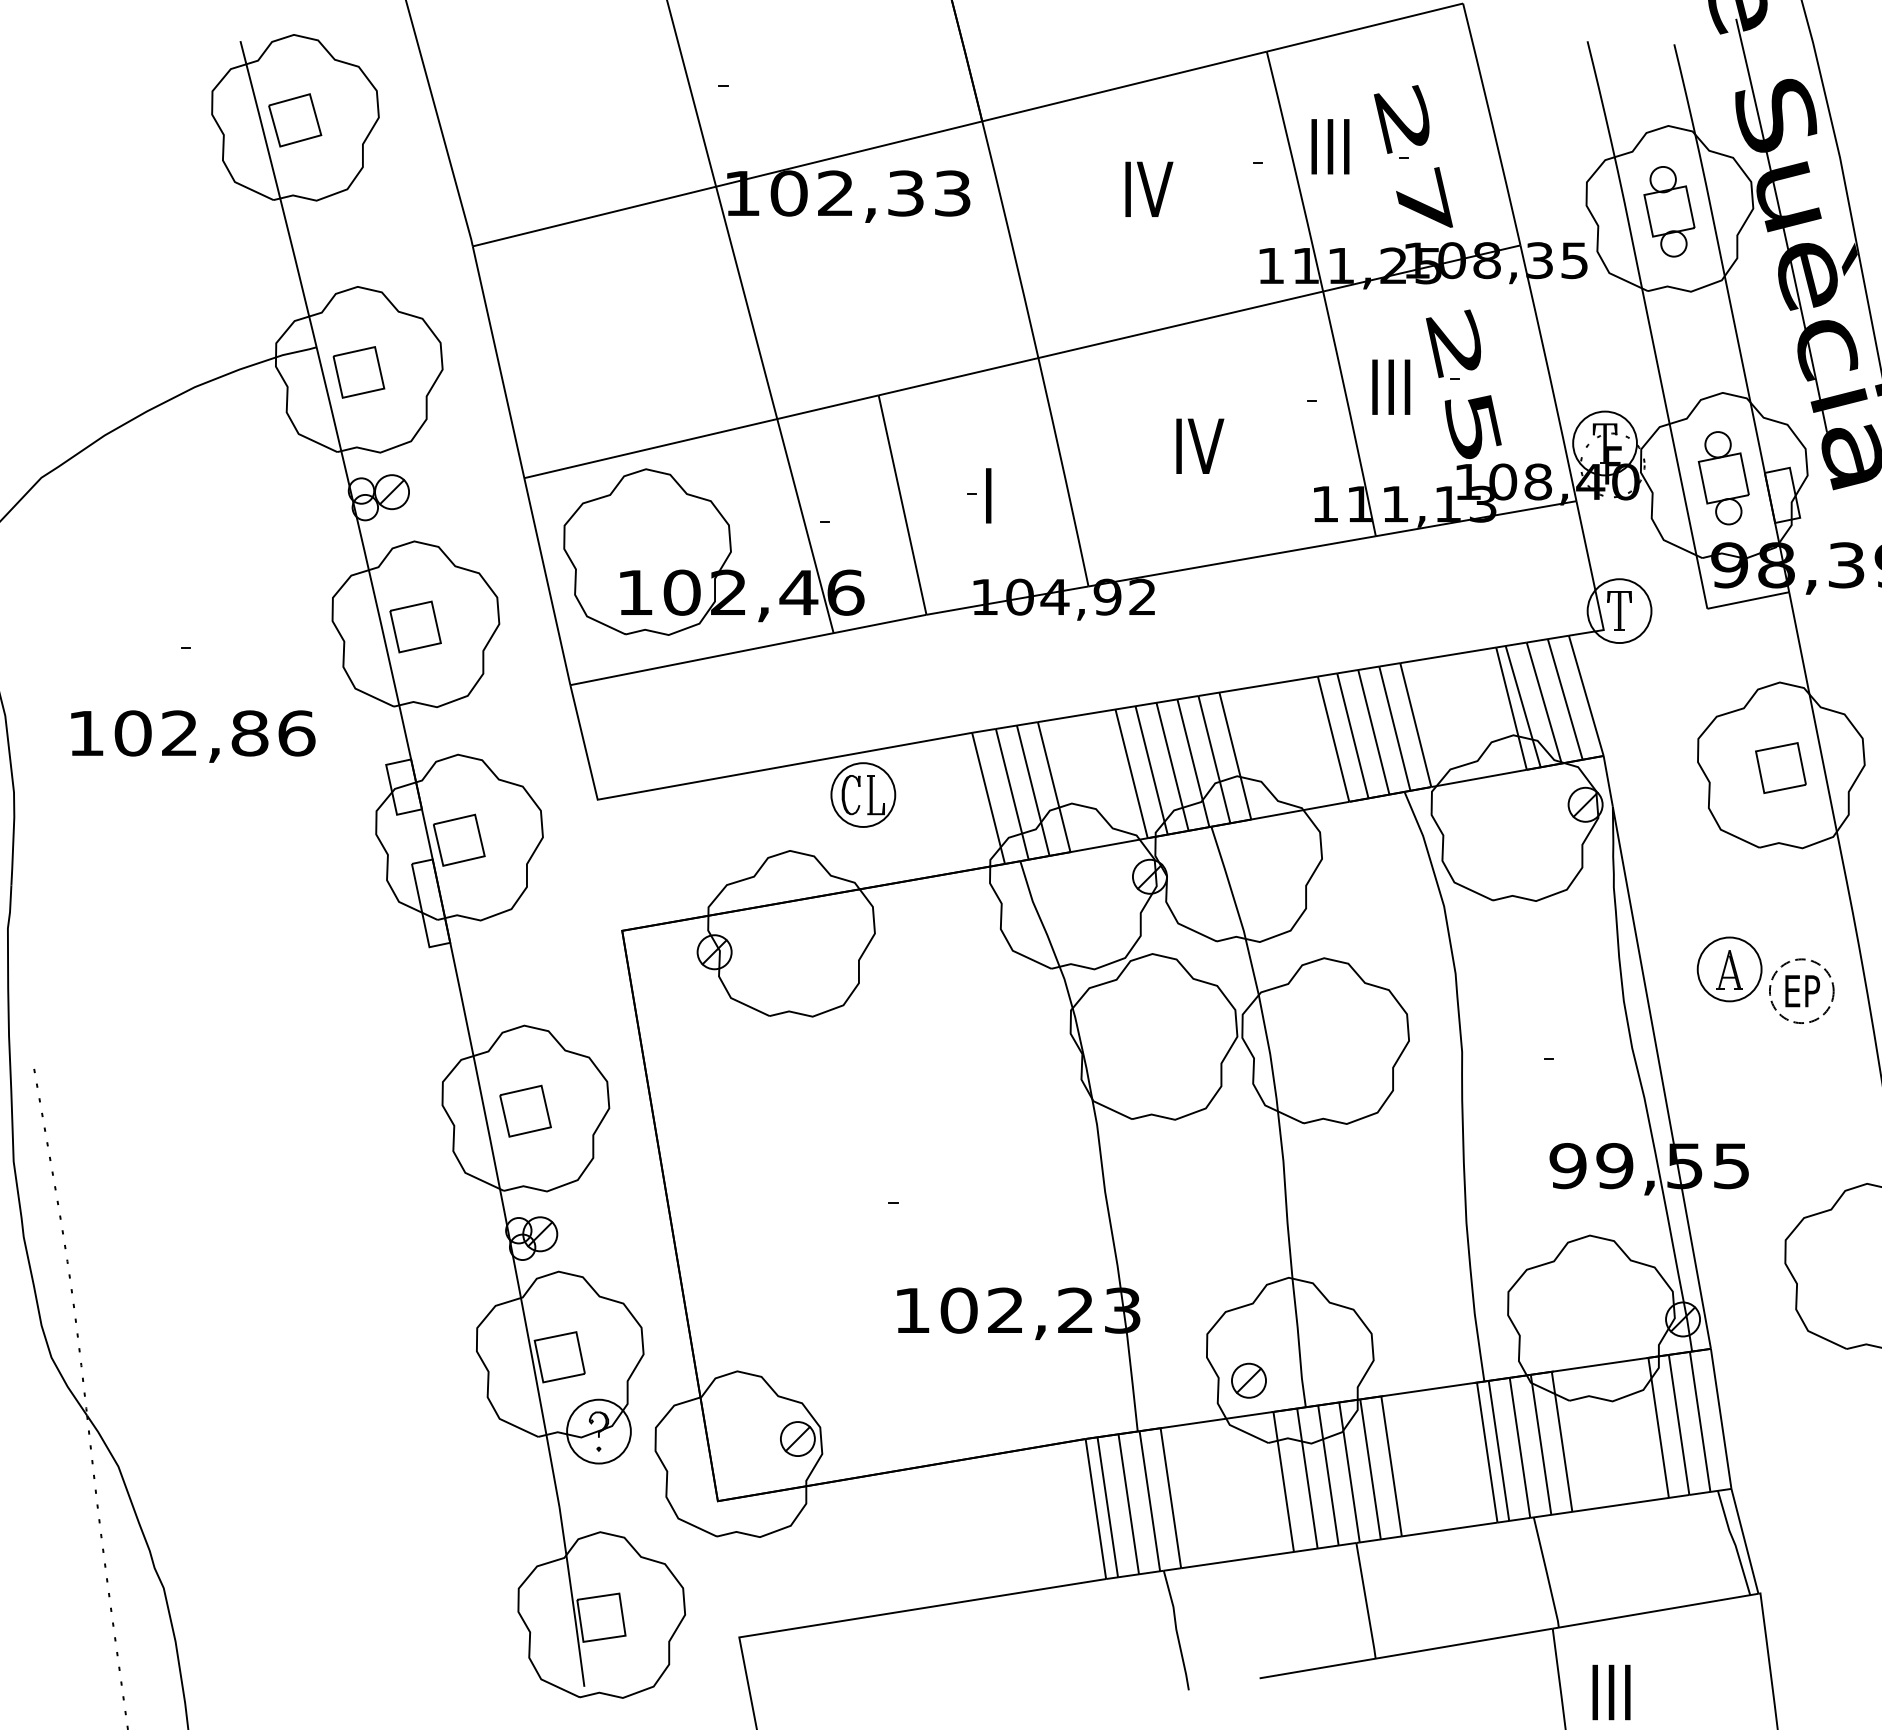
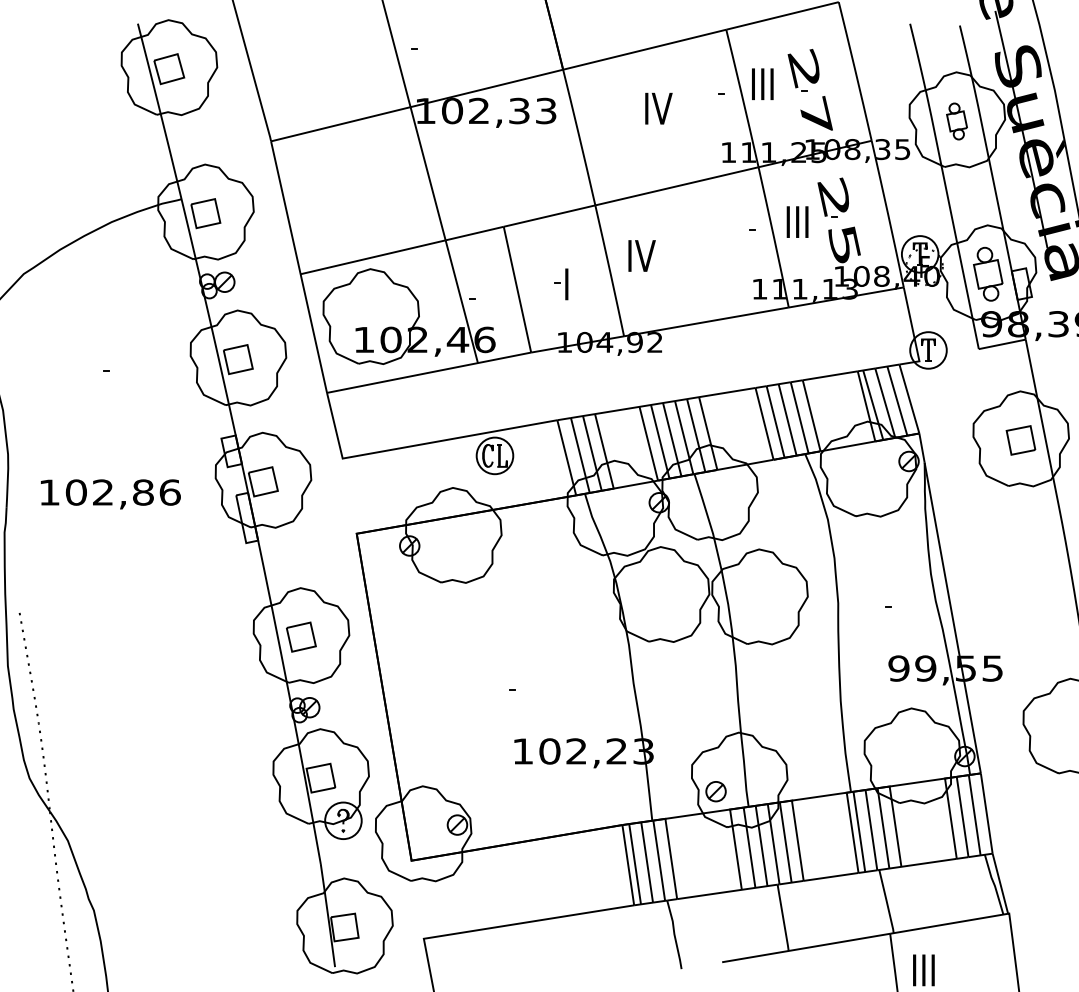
part: (1668, 211) -> (956, 121), size x0.7
text: (1199, 445) -> (641, 255), moved
text: (192, 736) -> (110, 494), moved
part: (1766, 979) -> (1012, 561), removed

